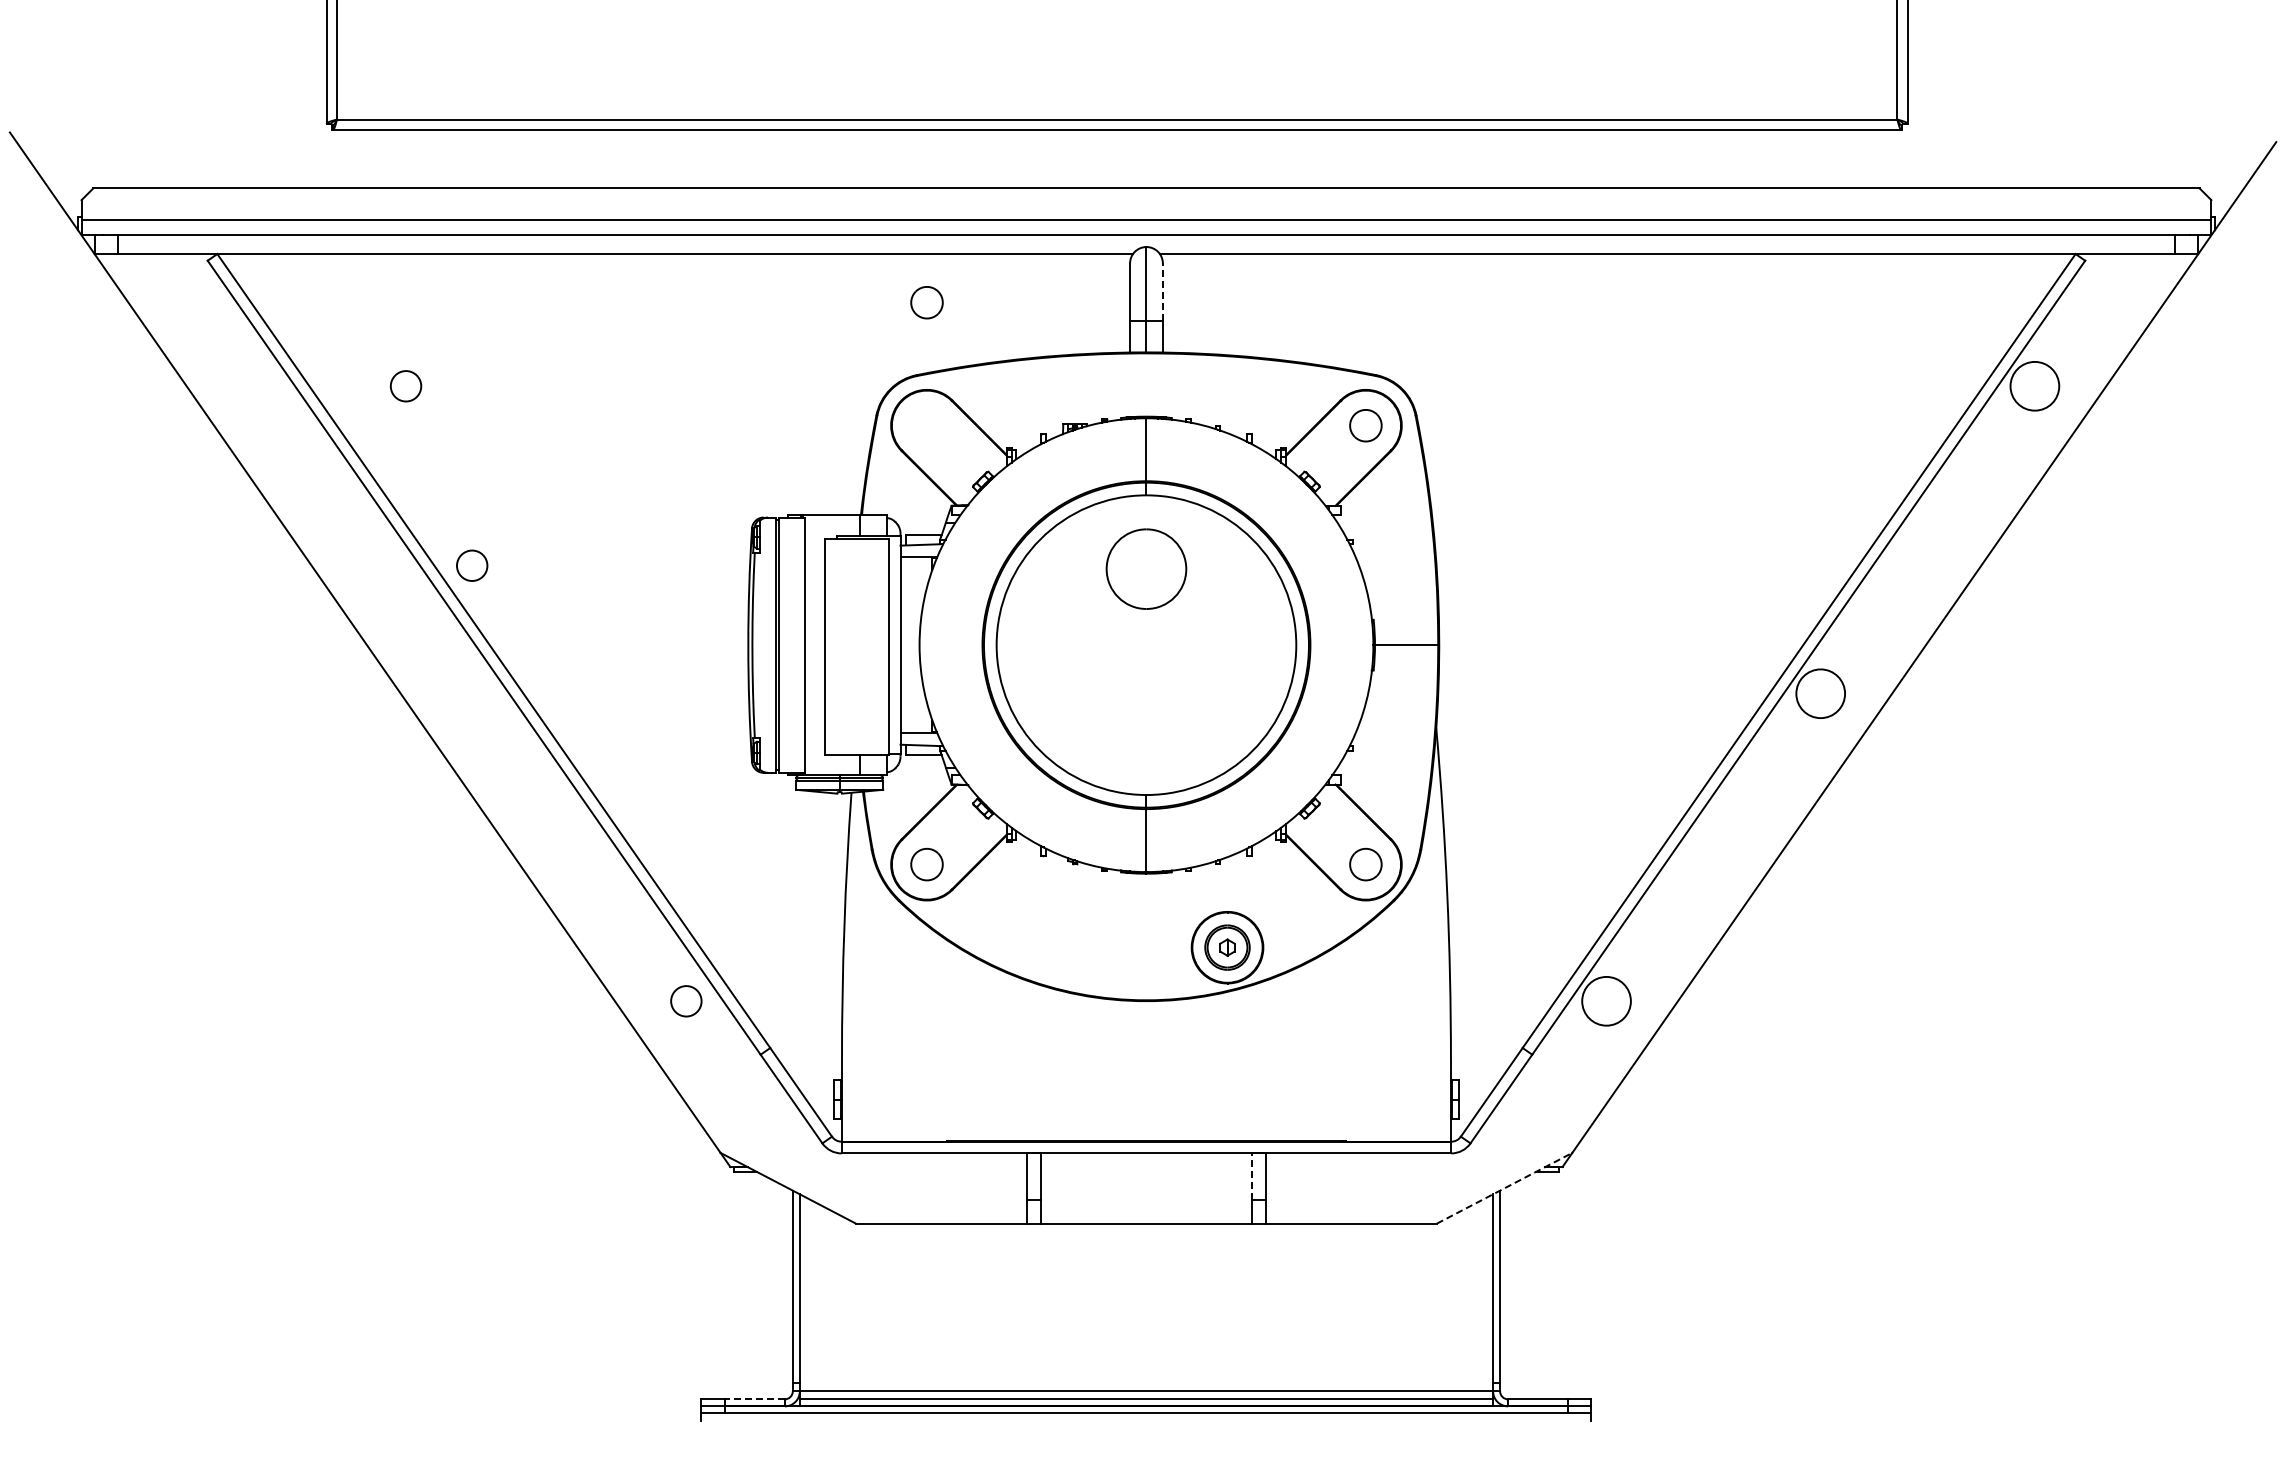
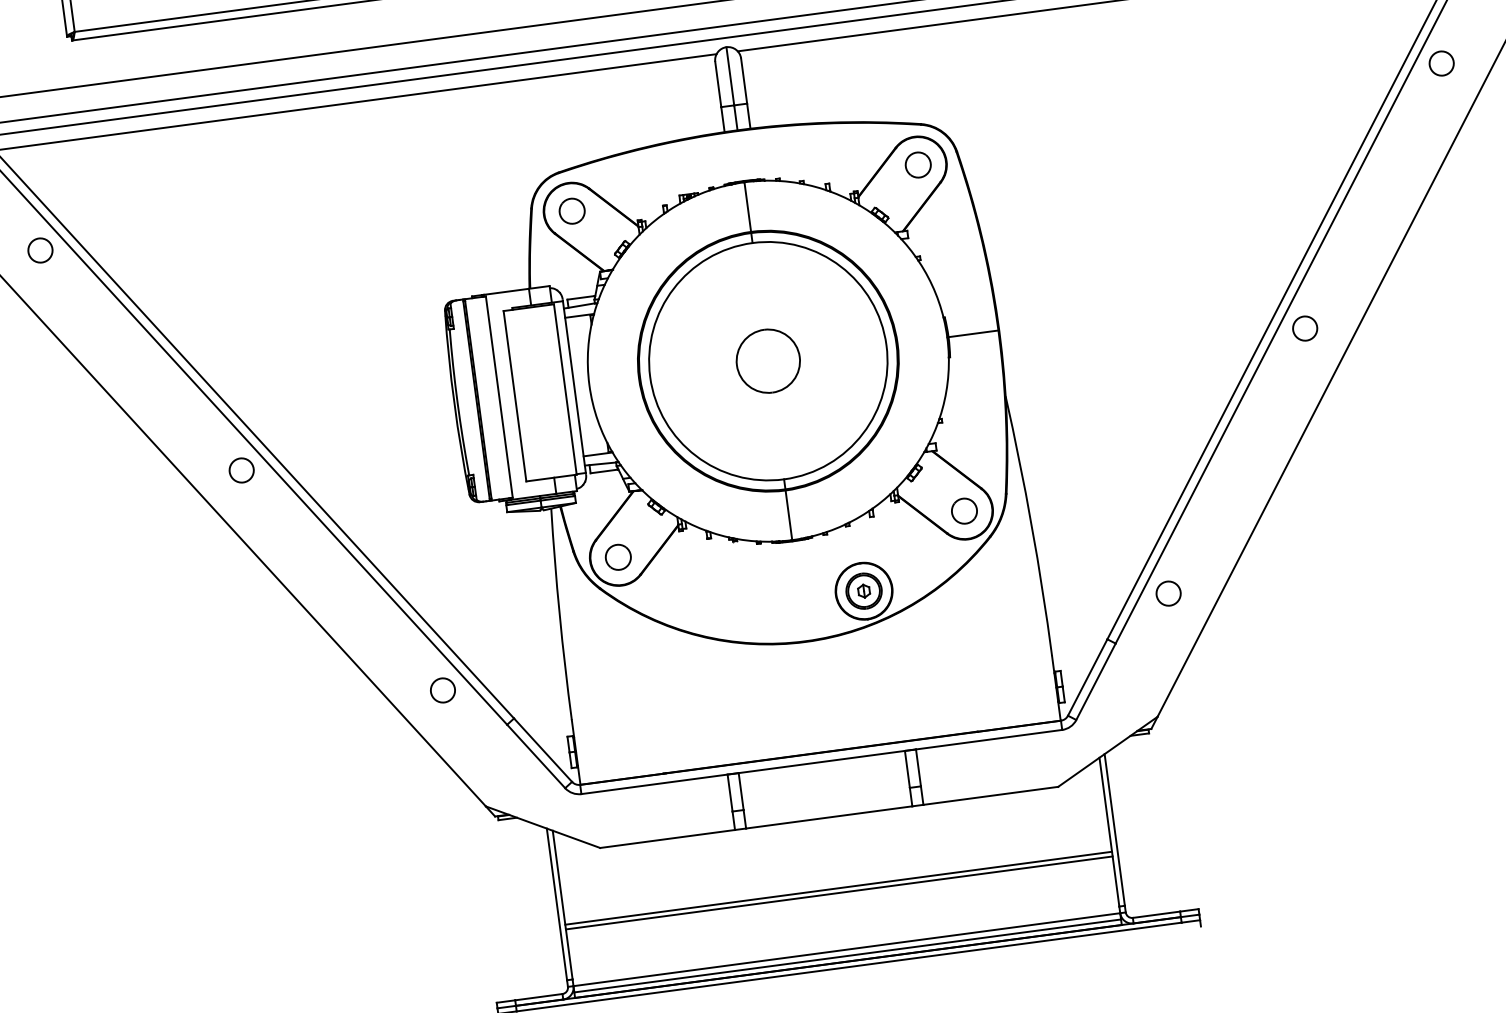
line: (1162, 292) -> (743, 81), dashed -> solid
part: (926, 302) -> (571, 211), moved
circle: (405, 386) -> (40, 250), moved
circle: (2034, 386) -> (1441, 63), size x0.62
circle: (472, 565) -> (241, 470), moved
part: (1146, 568) -> (768, 360), moved
circle: (1820, 693) -> (1304, 328), size x0.62
circle: (1606, 1001) -> (1168, 593), size x0.62
line: (1251, 1176) -> (907, 769), dashed -> solid
line: (1505, 1188) -> (1108, 751), dashed -> solid
line: (1146, 1313) -> (838, 888), added
line: (1146, 1319) -> (839, 892), added
line: (754, 1399) -> (538, 997), dashed -> solid

